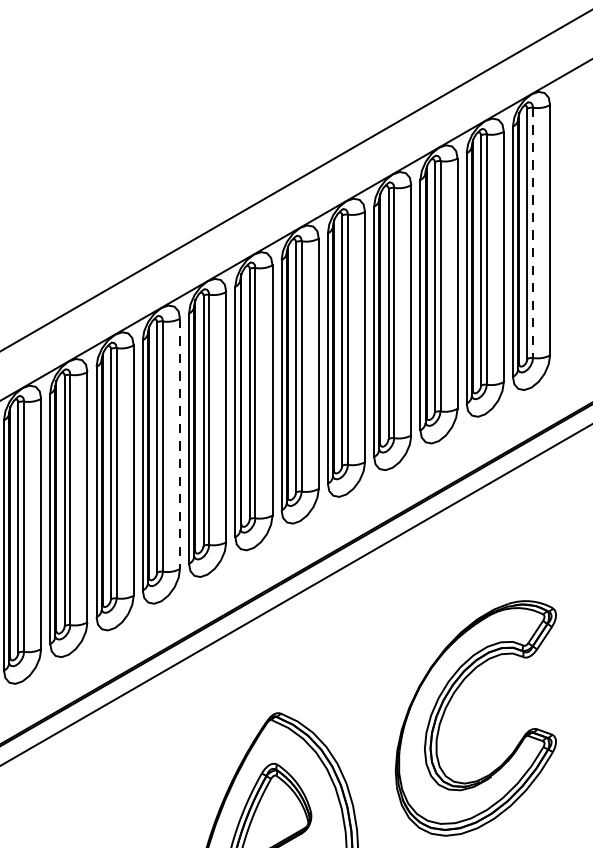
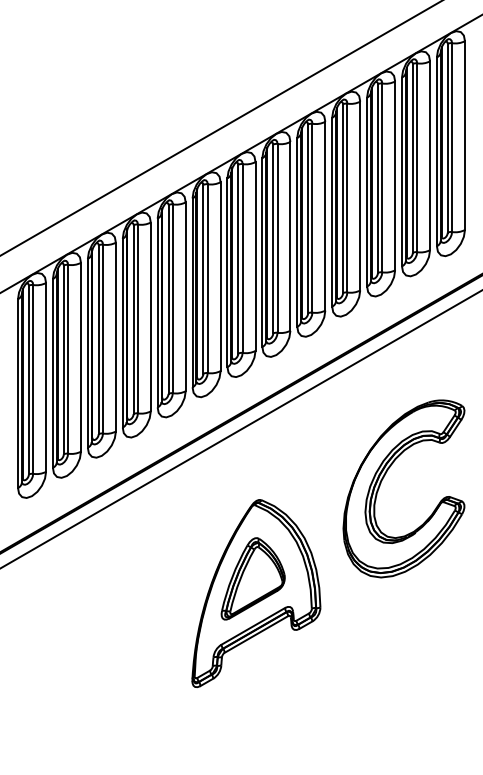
line: (533, 234) -> (452, 138), dashed -> solid
line: (179, 444) -> (185, 297), dashed -> solid
part: (448, 705) -> (383, 479), moved

